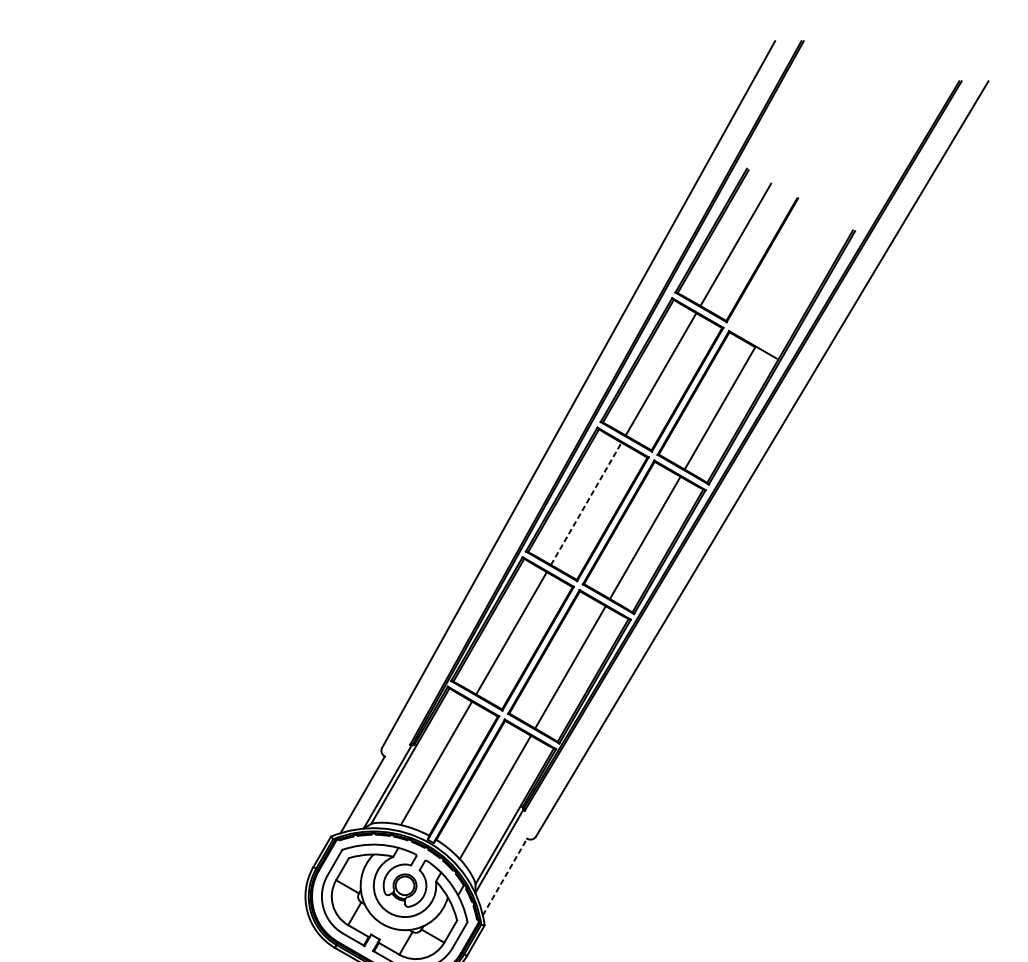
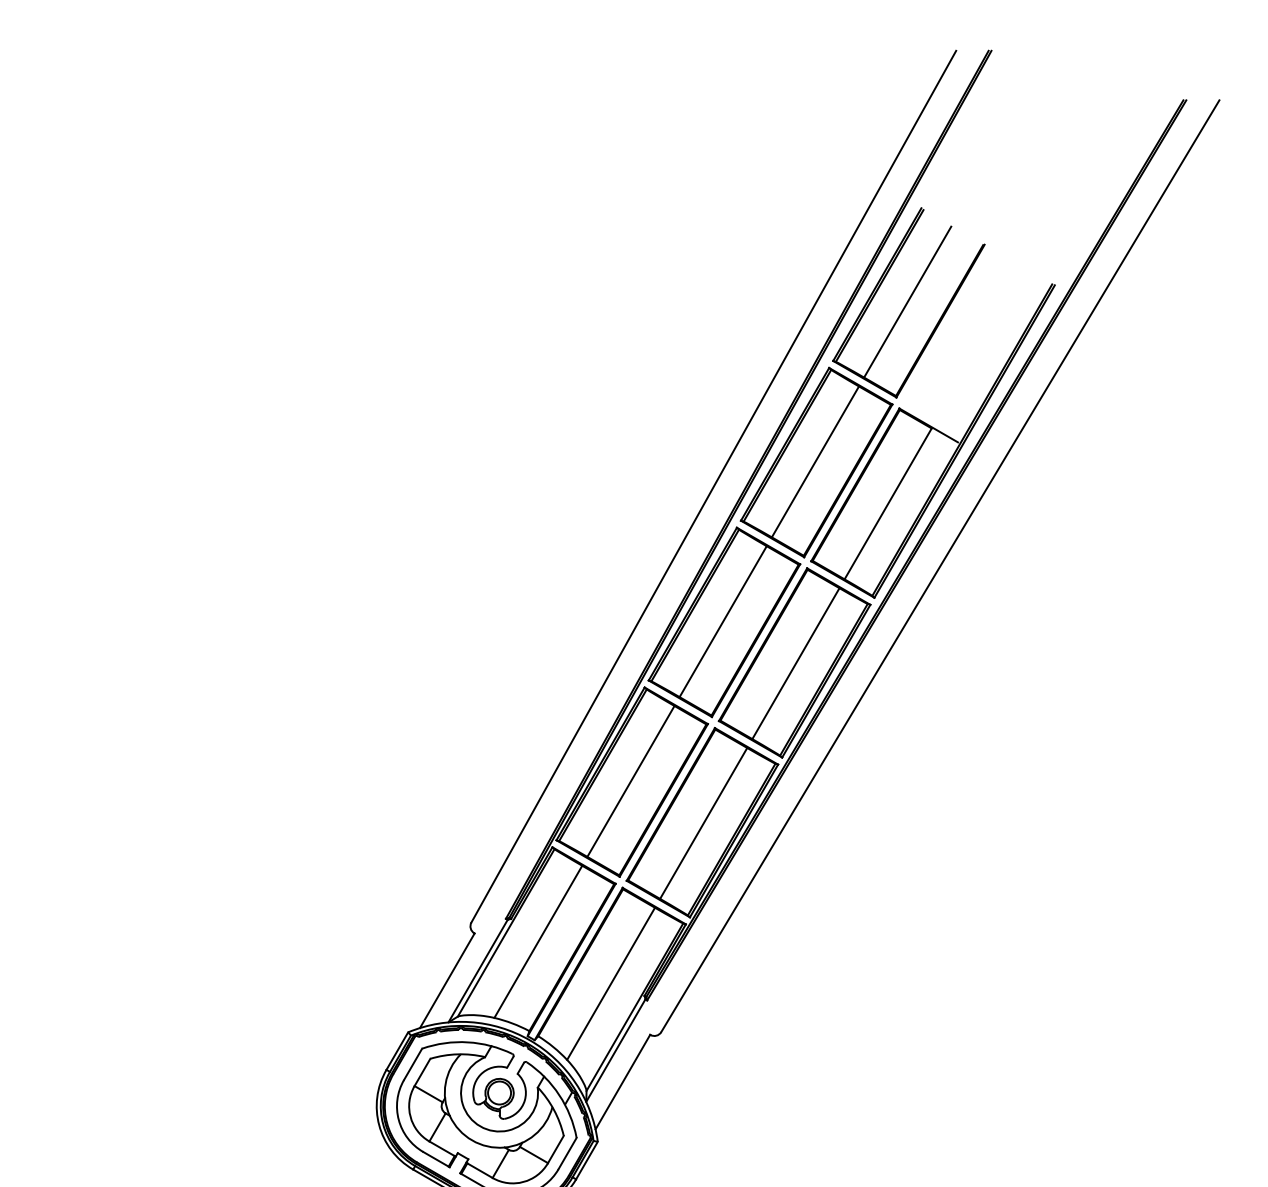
line: (586, 503) -> (723, 621), dashed -> solid
line: (504, 877) -> (622, 1082), dashed -> solid

